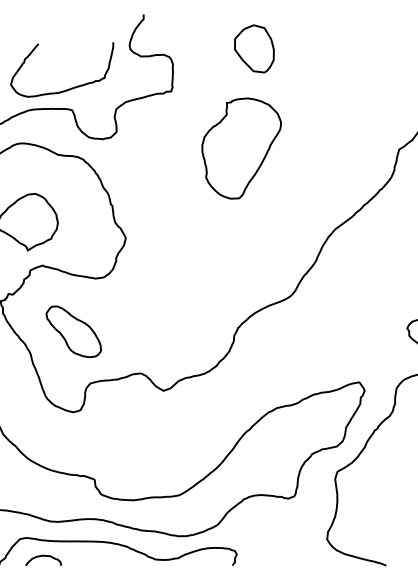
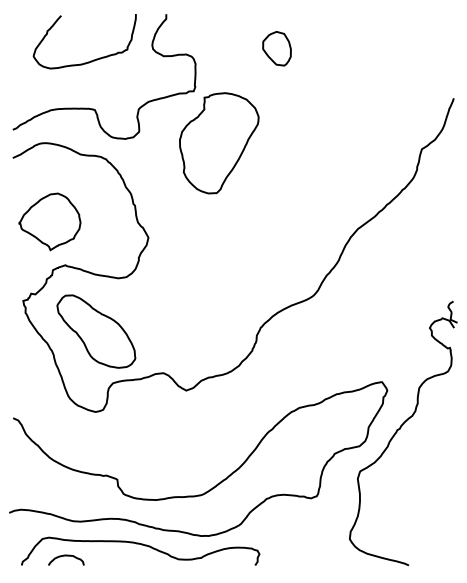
part: (253, 48) -> (276, 48), size x0.71
curve: (67, 88) -> (90, 60), moved
part: (241, 148) -> (219, 143), moved
part: (73, 331) -> (96, 331), size x1.43

